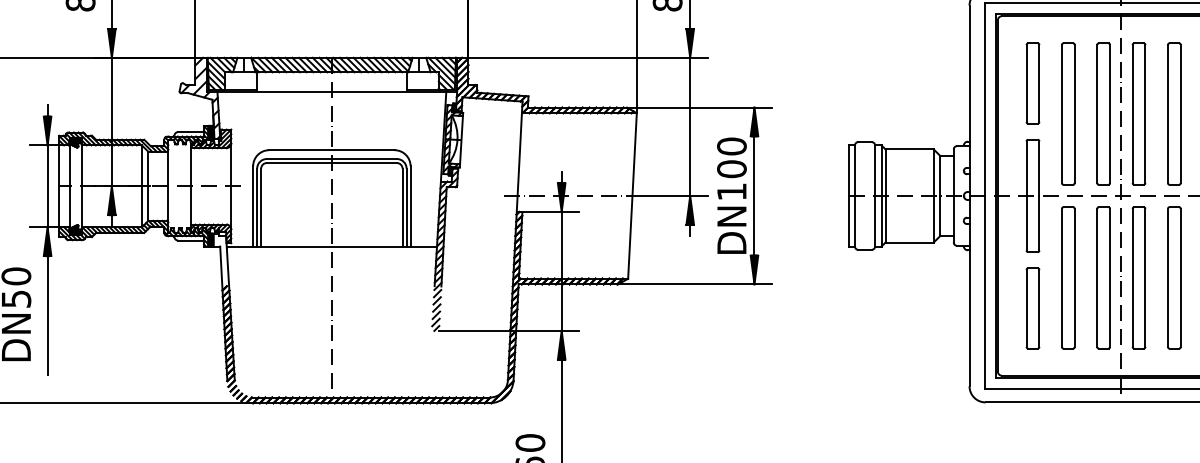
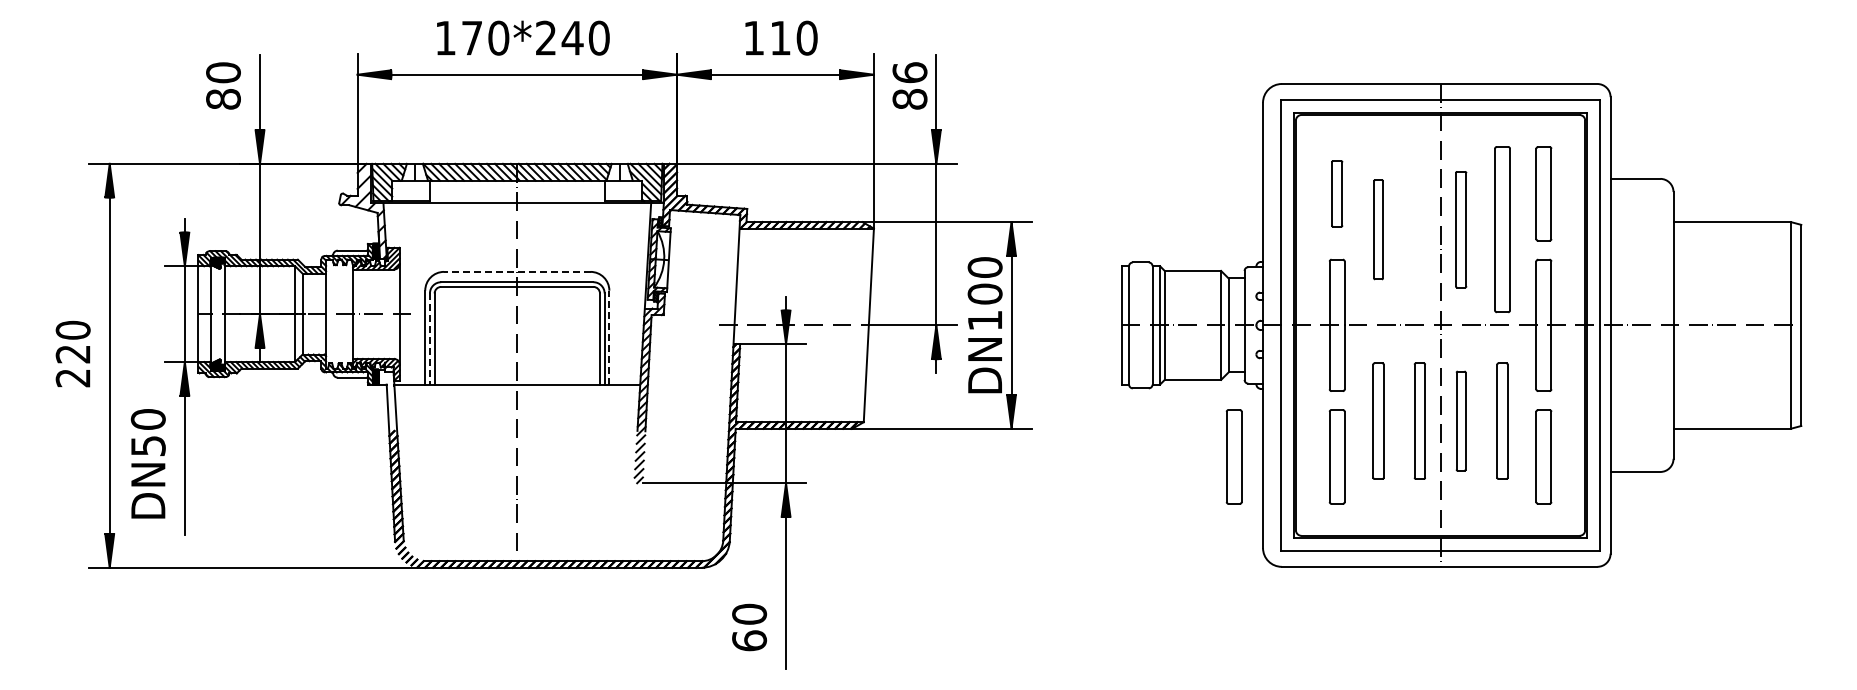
part: (1032, 83) -> (1336, 193), size x0.7
part: (1068, 113) -> (1378, 229), size x0.6
part: (1103, 113) -> (1419, 229), removed
part: (1138, 113) -> (1460, 229), size x0.7
line: (331, 149) -> (516, 271), solid -> dashed
line: (410, 206) -> (609, 337), solid -> dashed
line: (256, 208) -> (429, 339), solid -> dashed
part: (1068, 277) -> (1378, 420), size x0.7
part: (1103, 277) -> (1419, 420), size x0.7
part: (1138, 277) -> (1460, 420), size x0.6
part: (1174, 277) -> (1502, 420), size x0.7
part: (944, 308) -> (1233, 456), added

